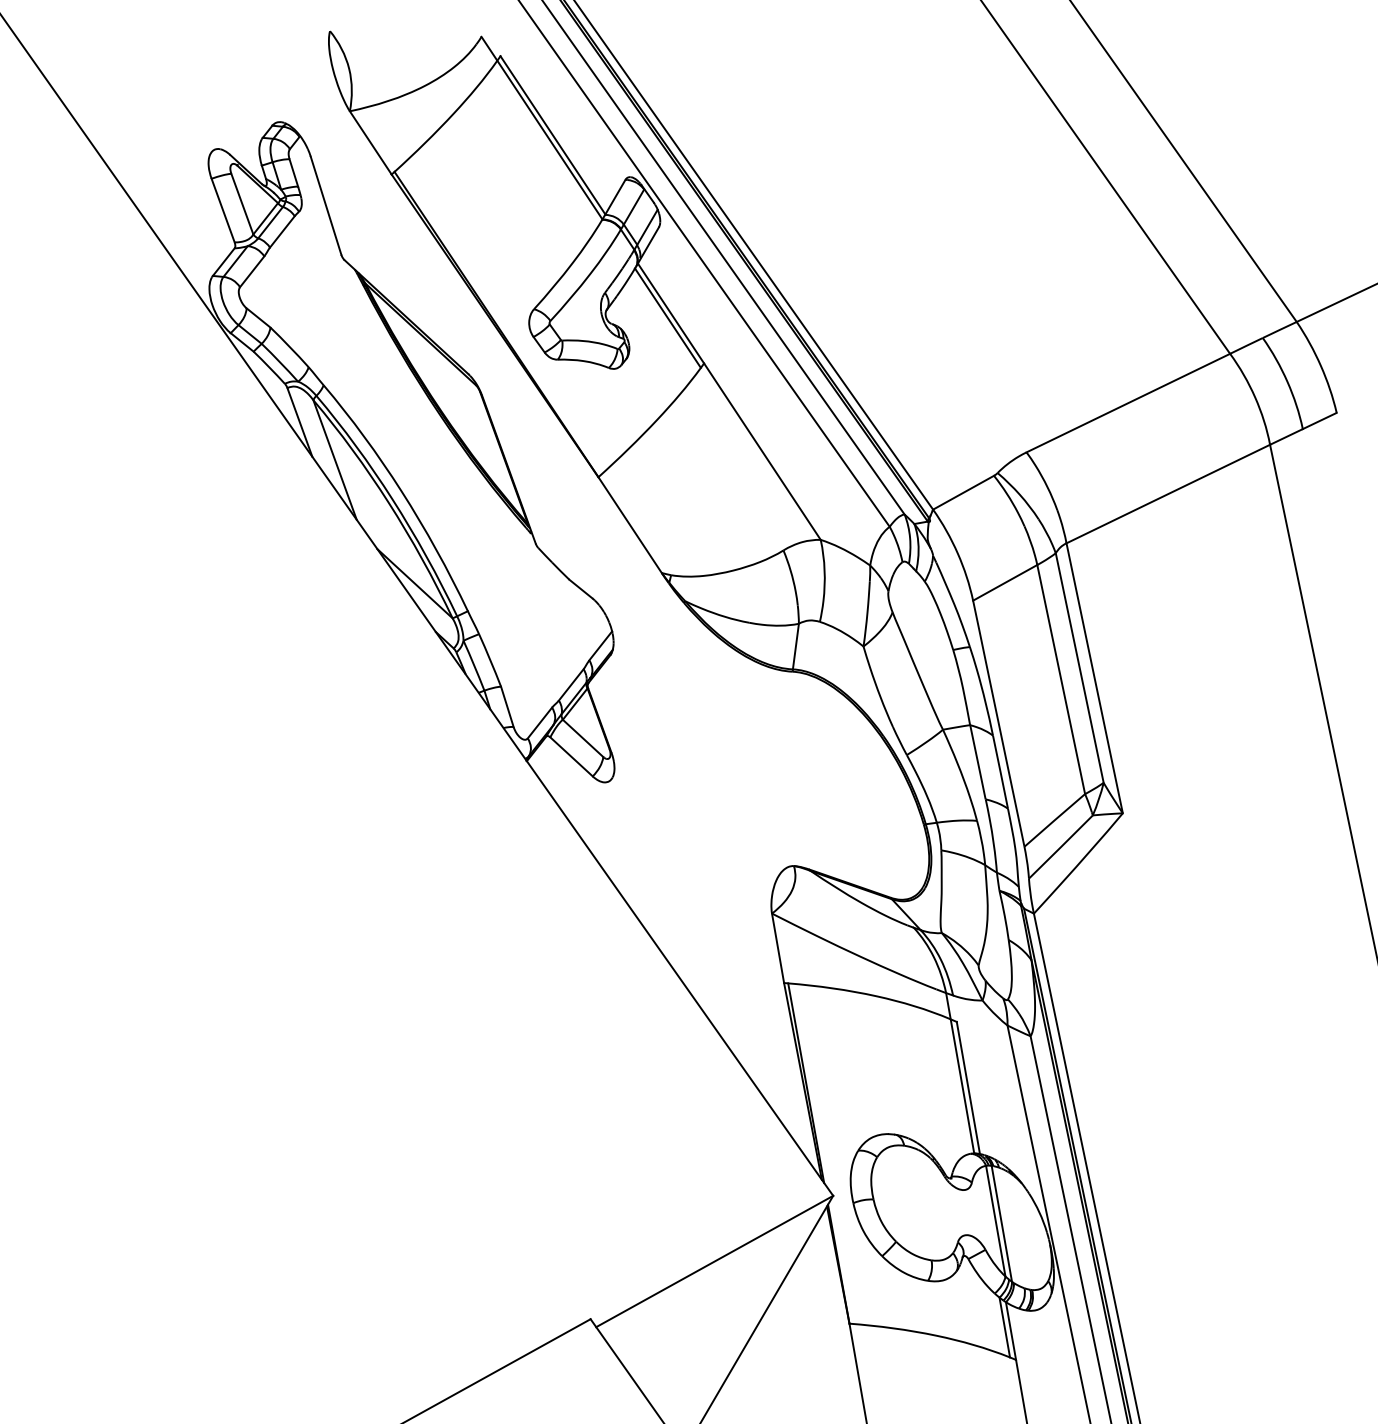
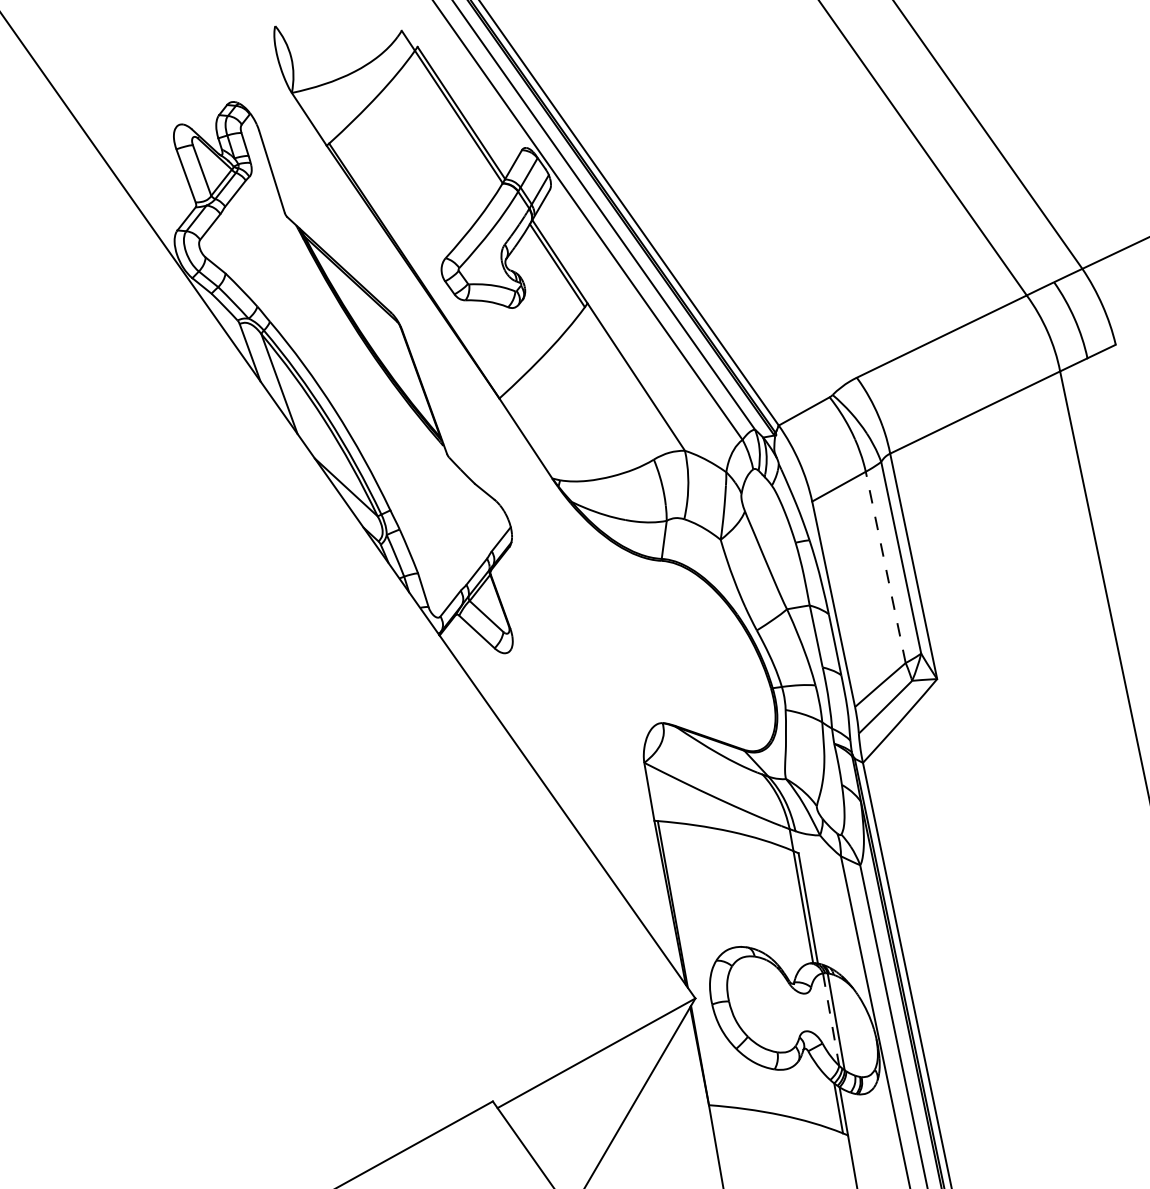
line: (1061, 679) -> (886, 567), solid -> dashed
line: (995, 1221) -> (830, 1019), solid -> dashed

